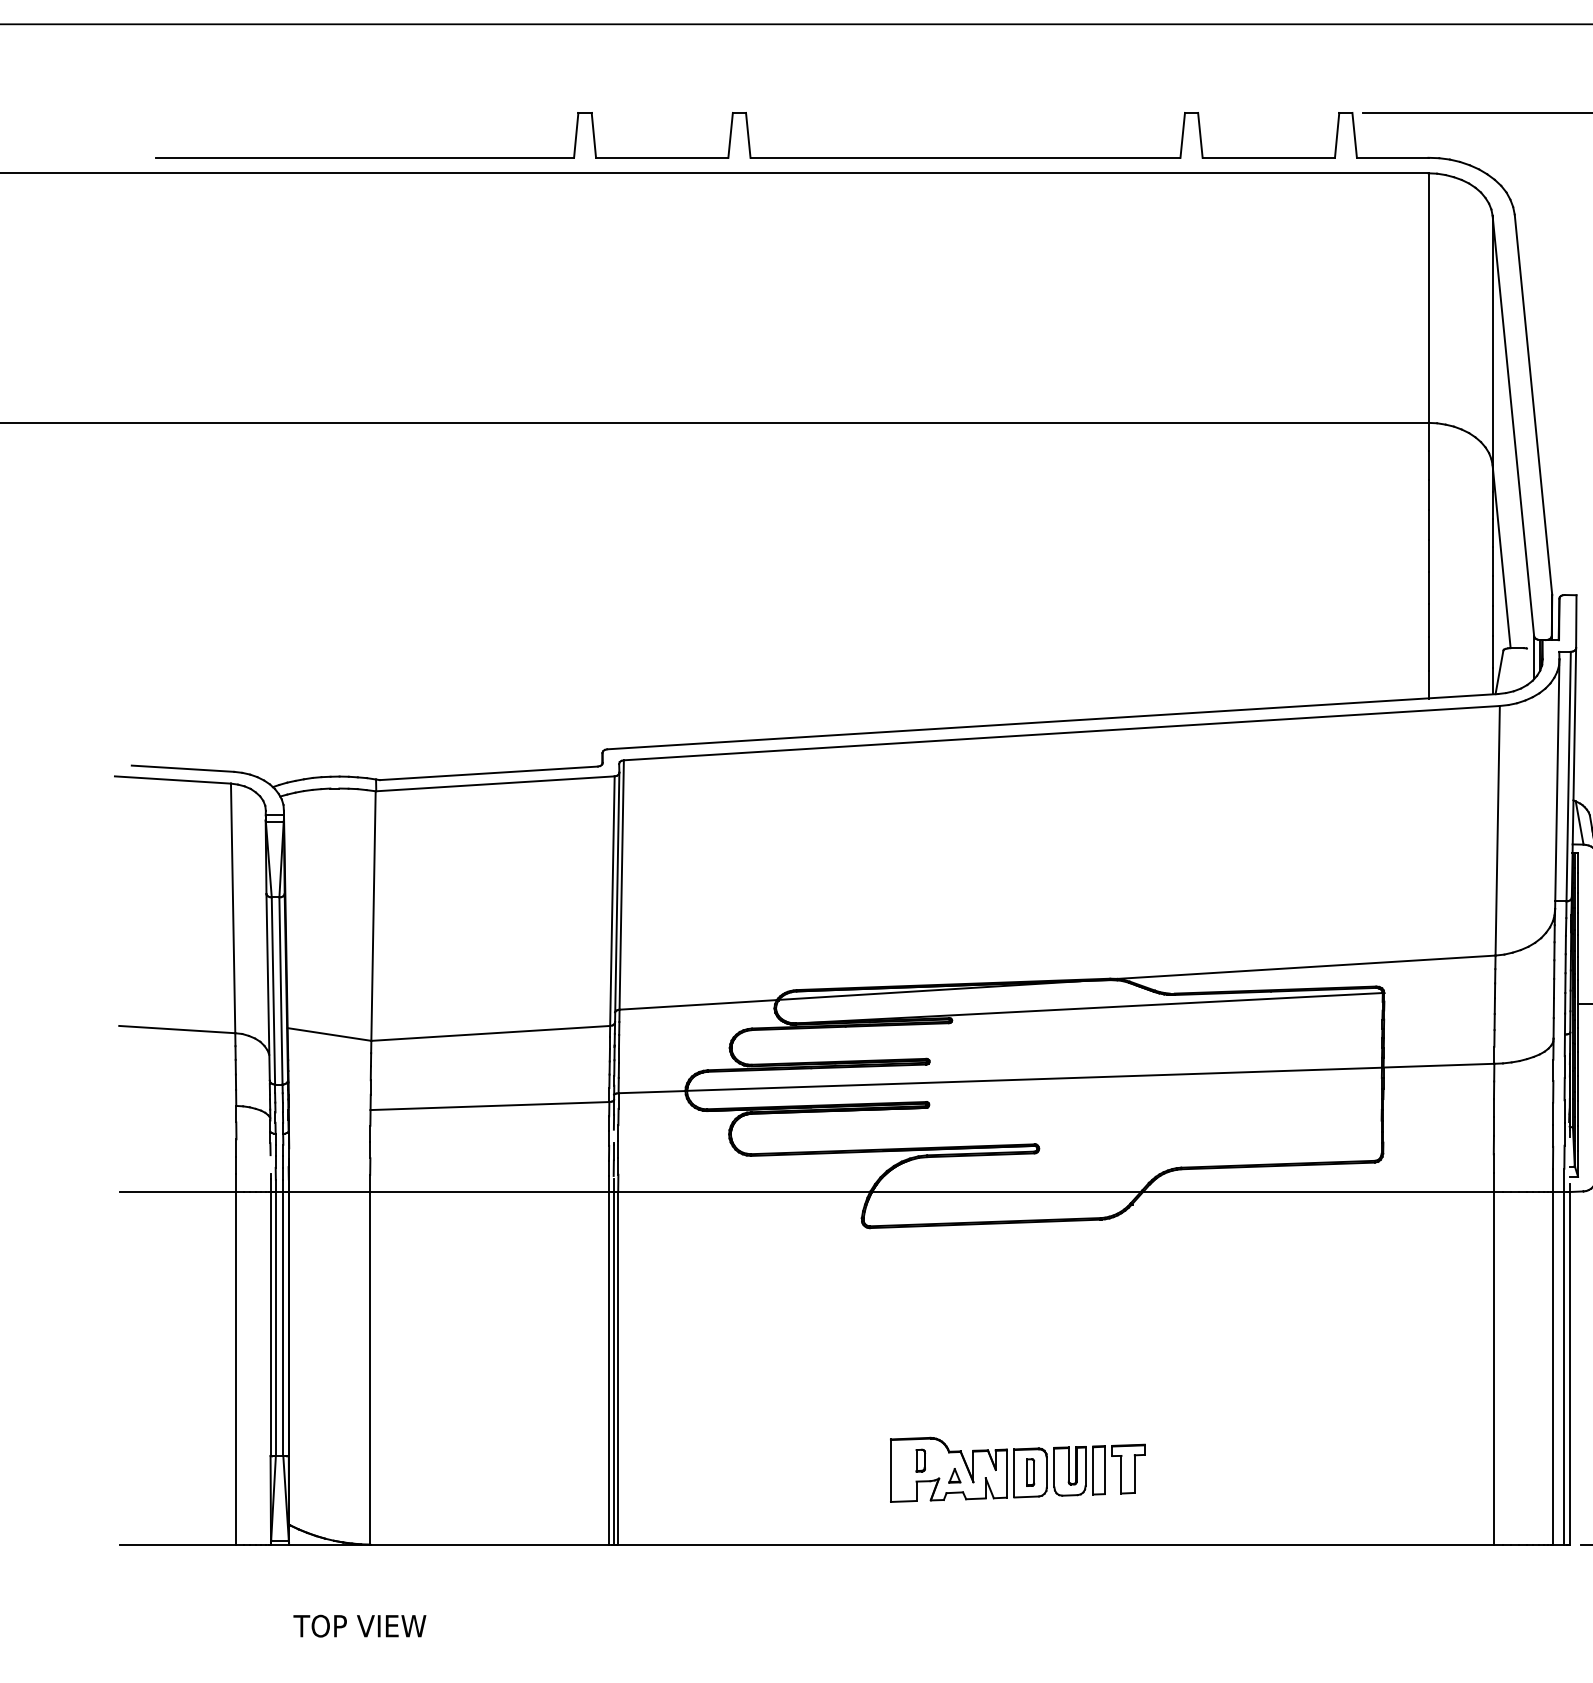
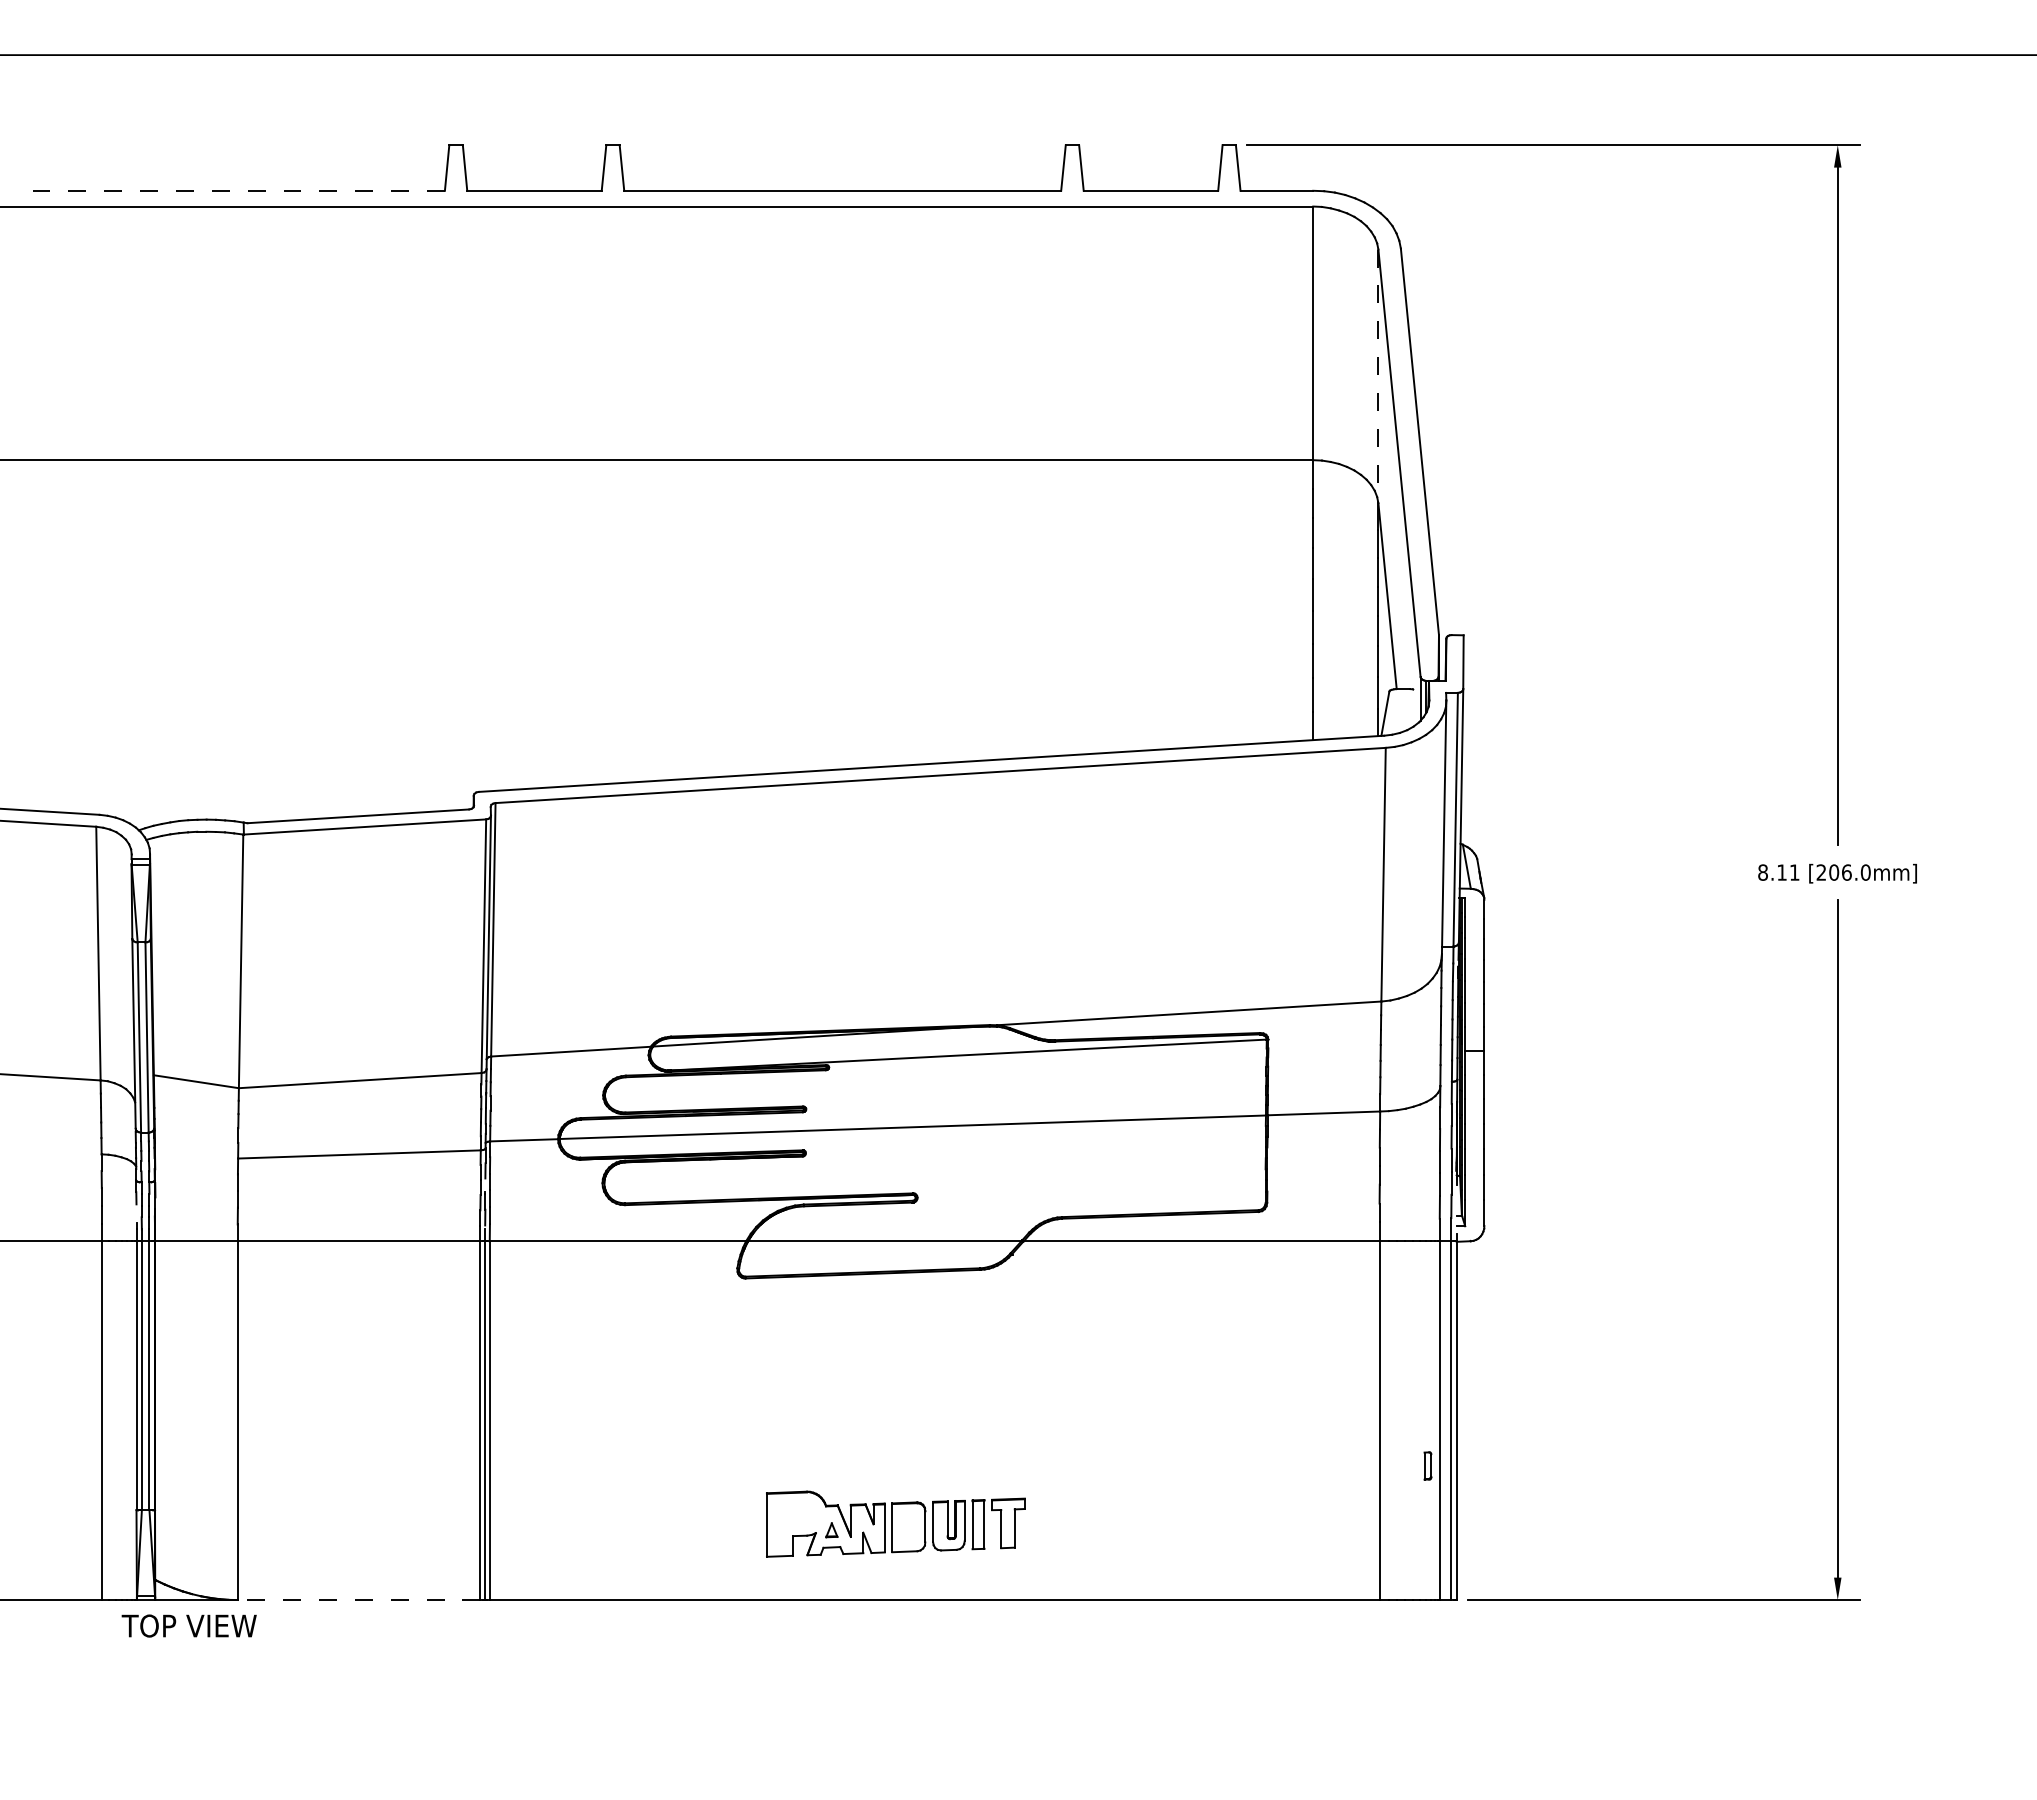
line: (364, 157) -> (231, 190), solid -> dashed
line: (1492, 340) -> (1378, 376), solid -> dashed
part: (921, 1460) -> (797, 1514), removed
part: (1030, 1472) -> (1427, 1465), moved
line: (489, 1544) -> (358, 1600), solid -> dashed
text: (359, 1625) -> (188, 1625), moved

